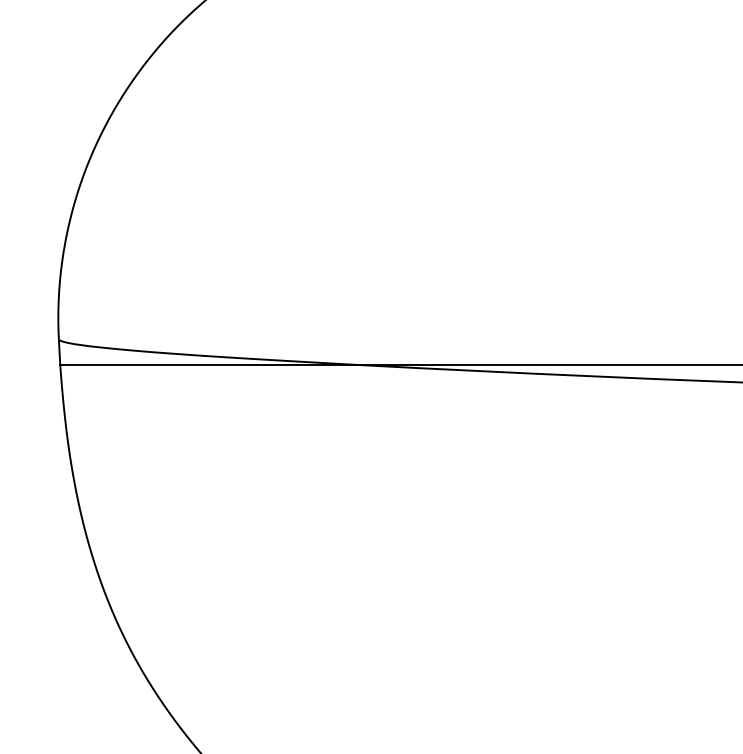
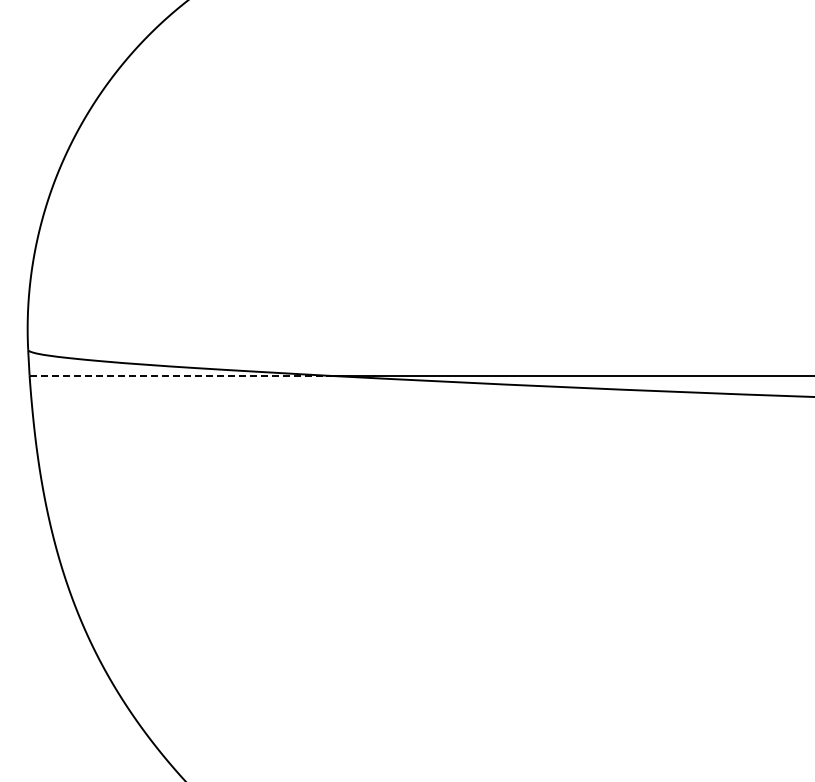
line: (209, 364) -> (178, 375), solid -> dashed

